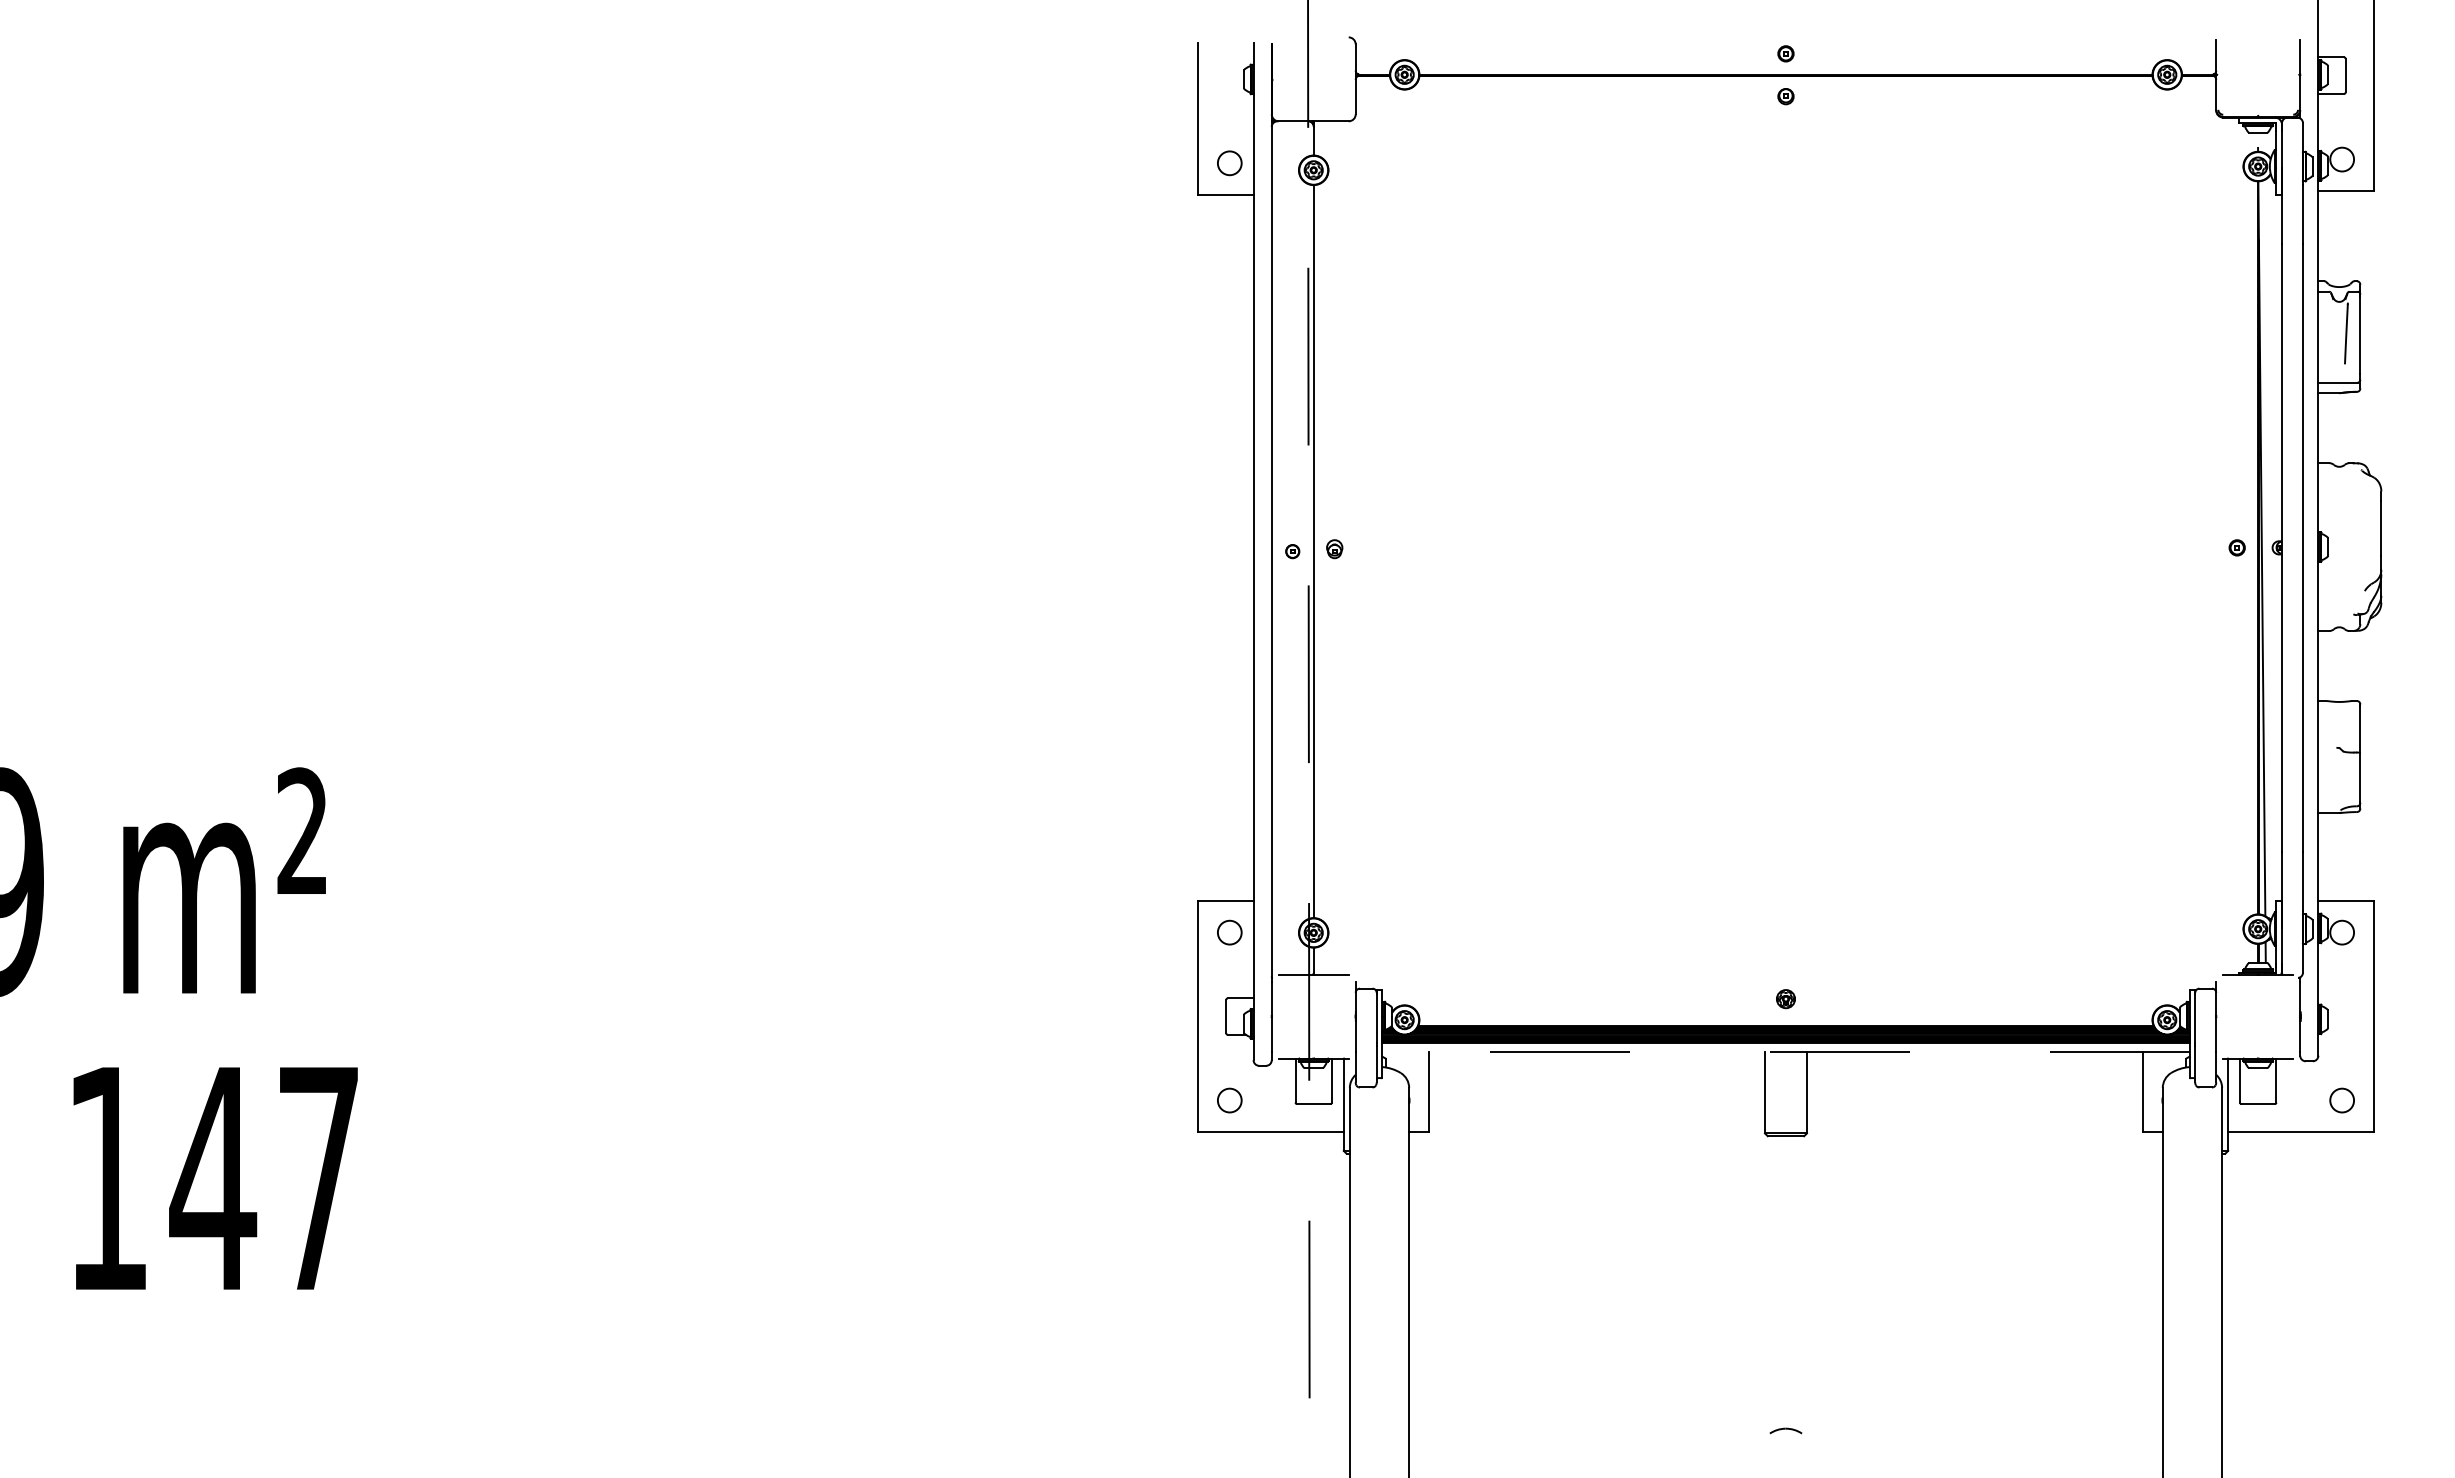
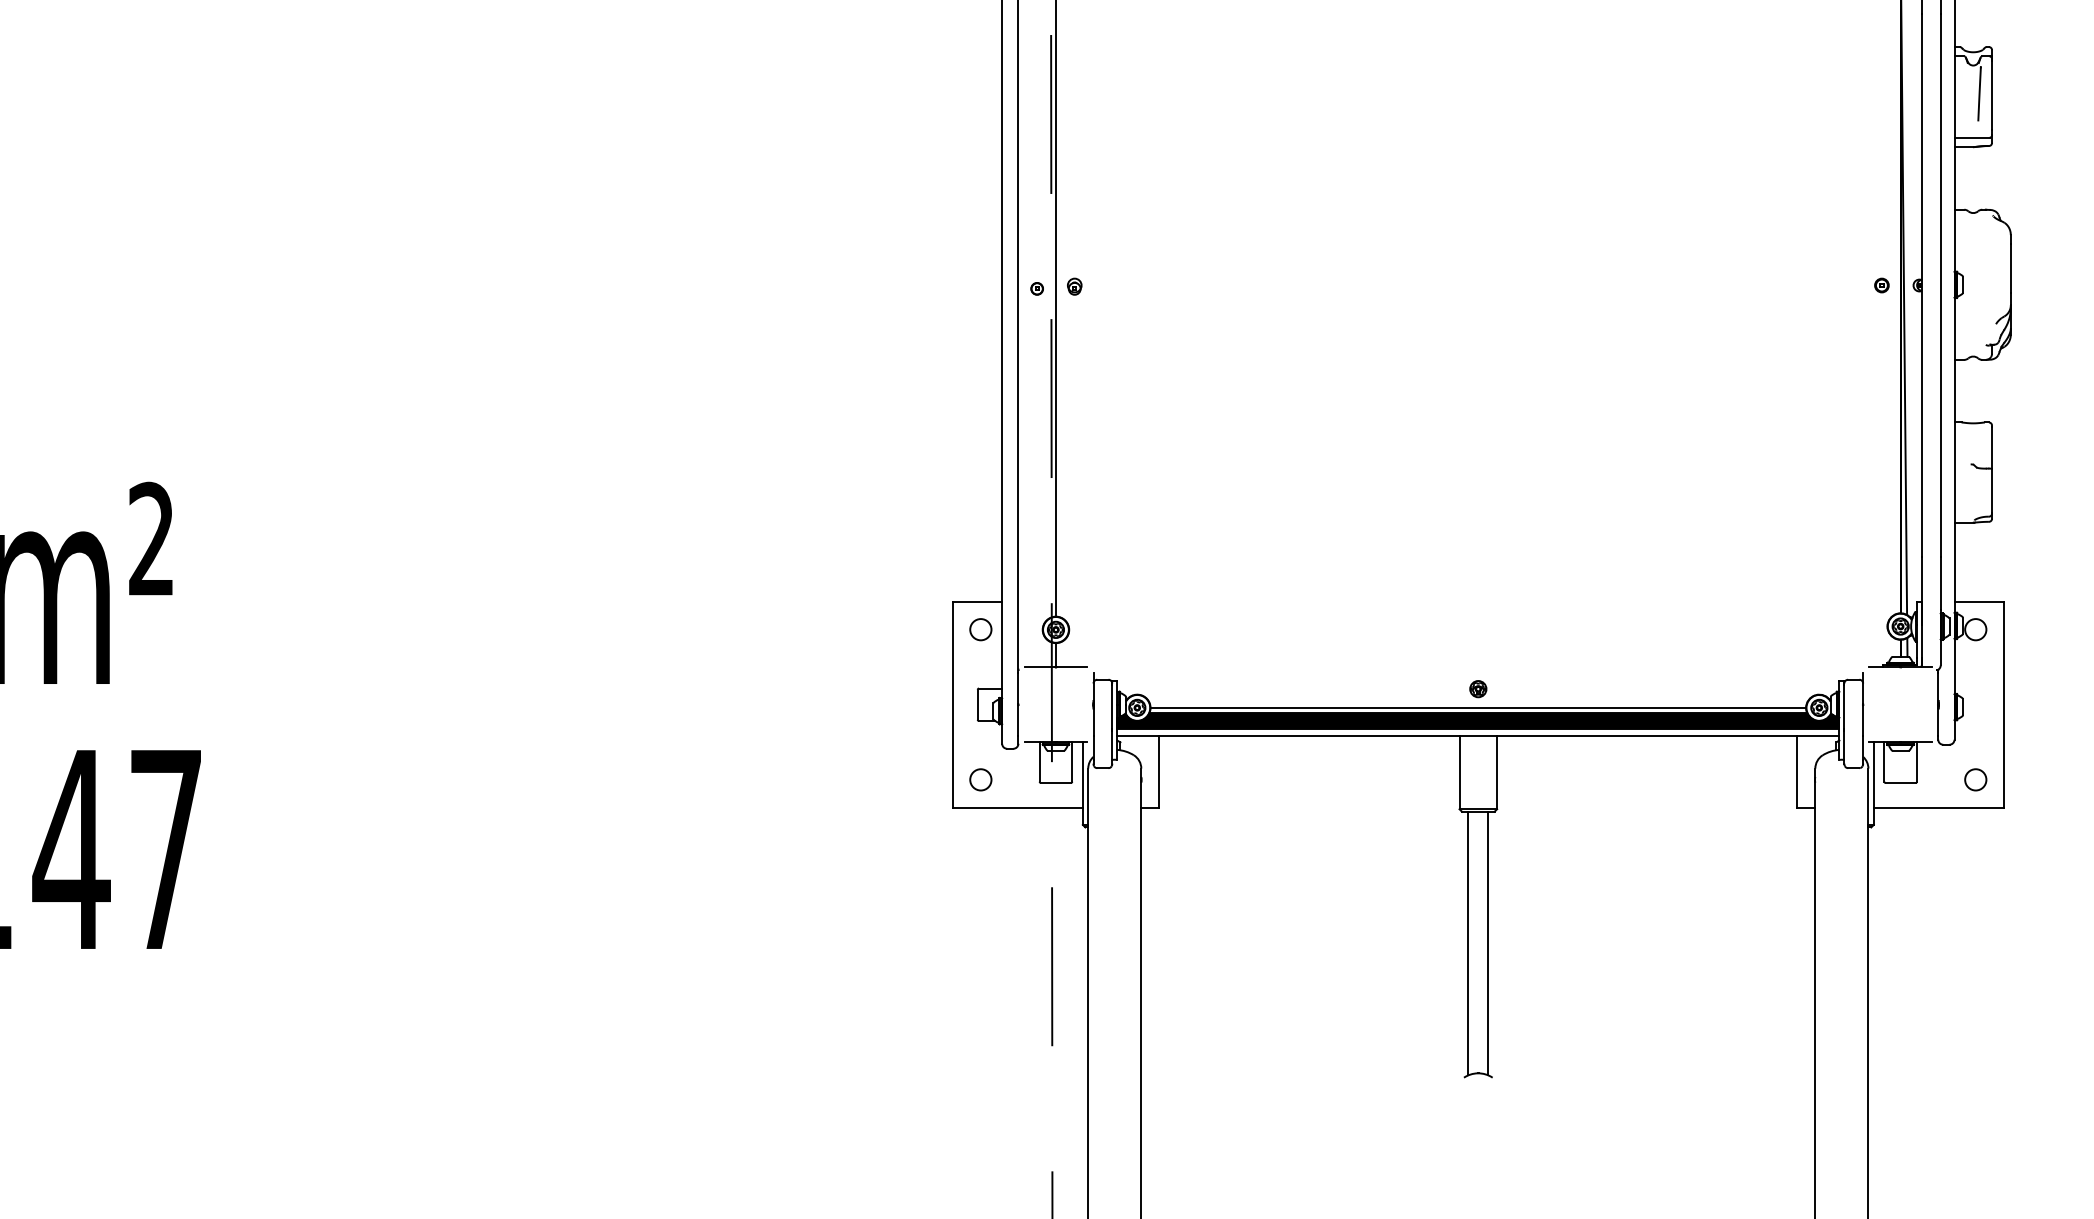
line: (1785, 1020) -> (1477, 708), added
line: (1785, 1051) -> (1477, 735), dashed -> solid
line: (1774, 1283) -> (1468, 943), added
line: (1797, 1283) -> (1488, 943), added

